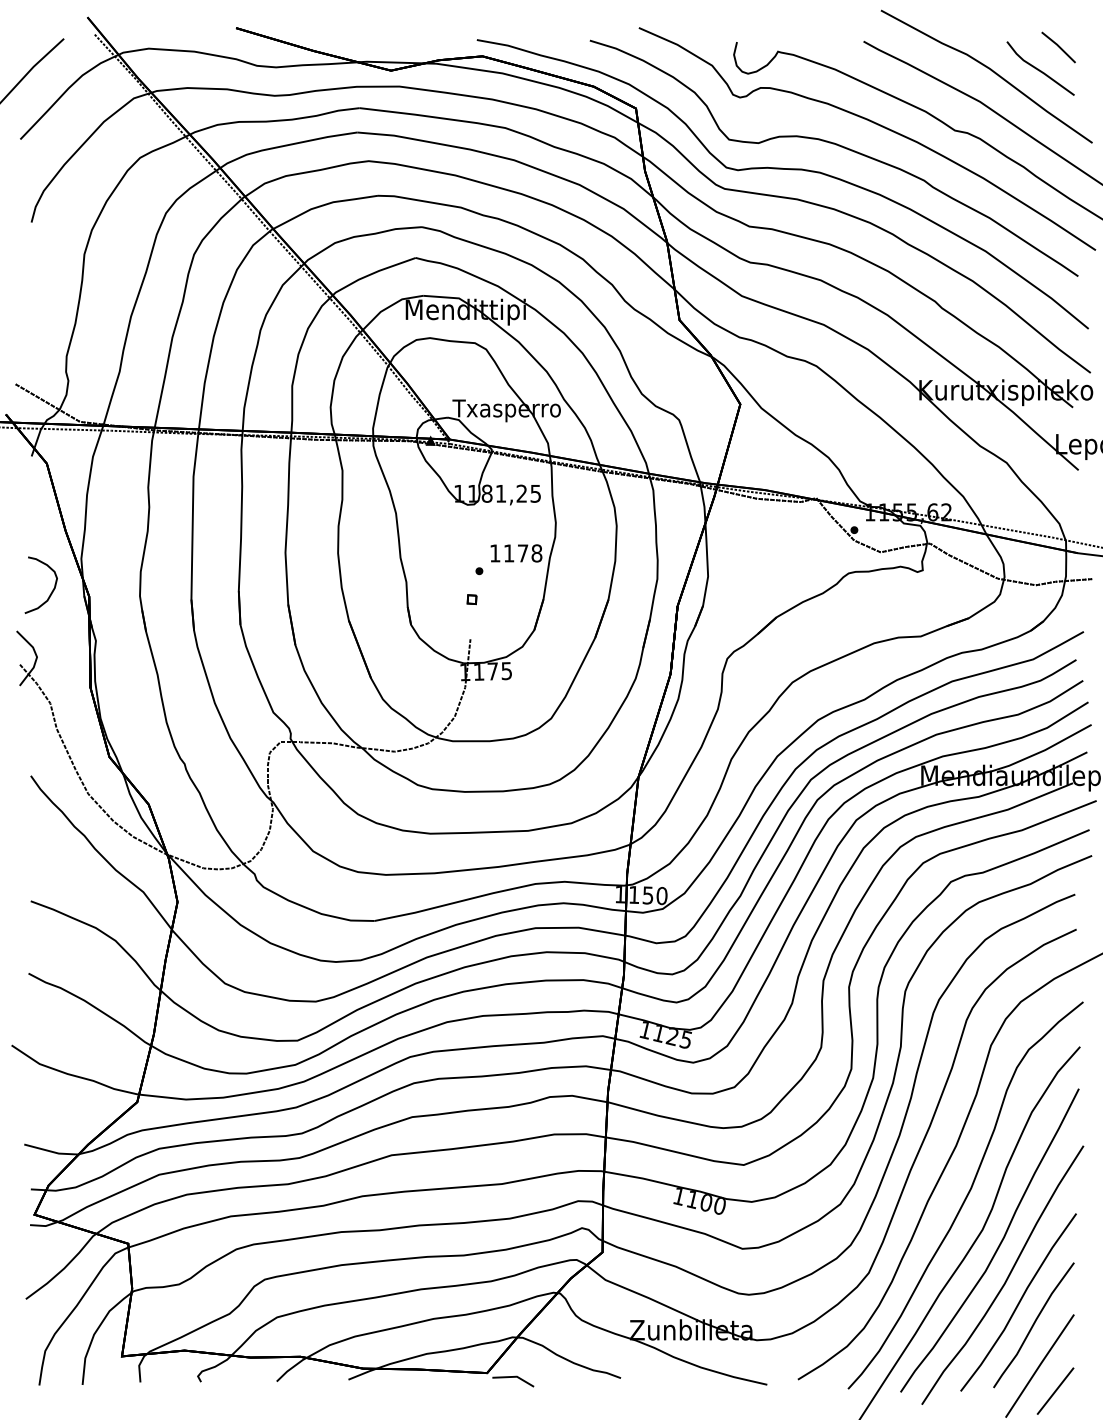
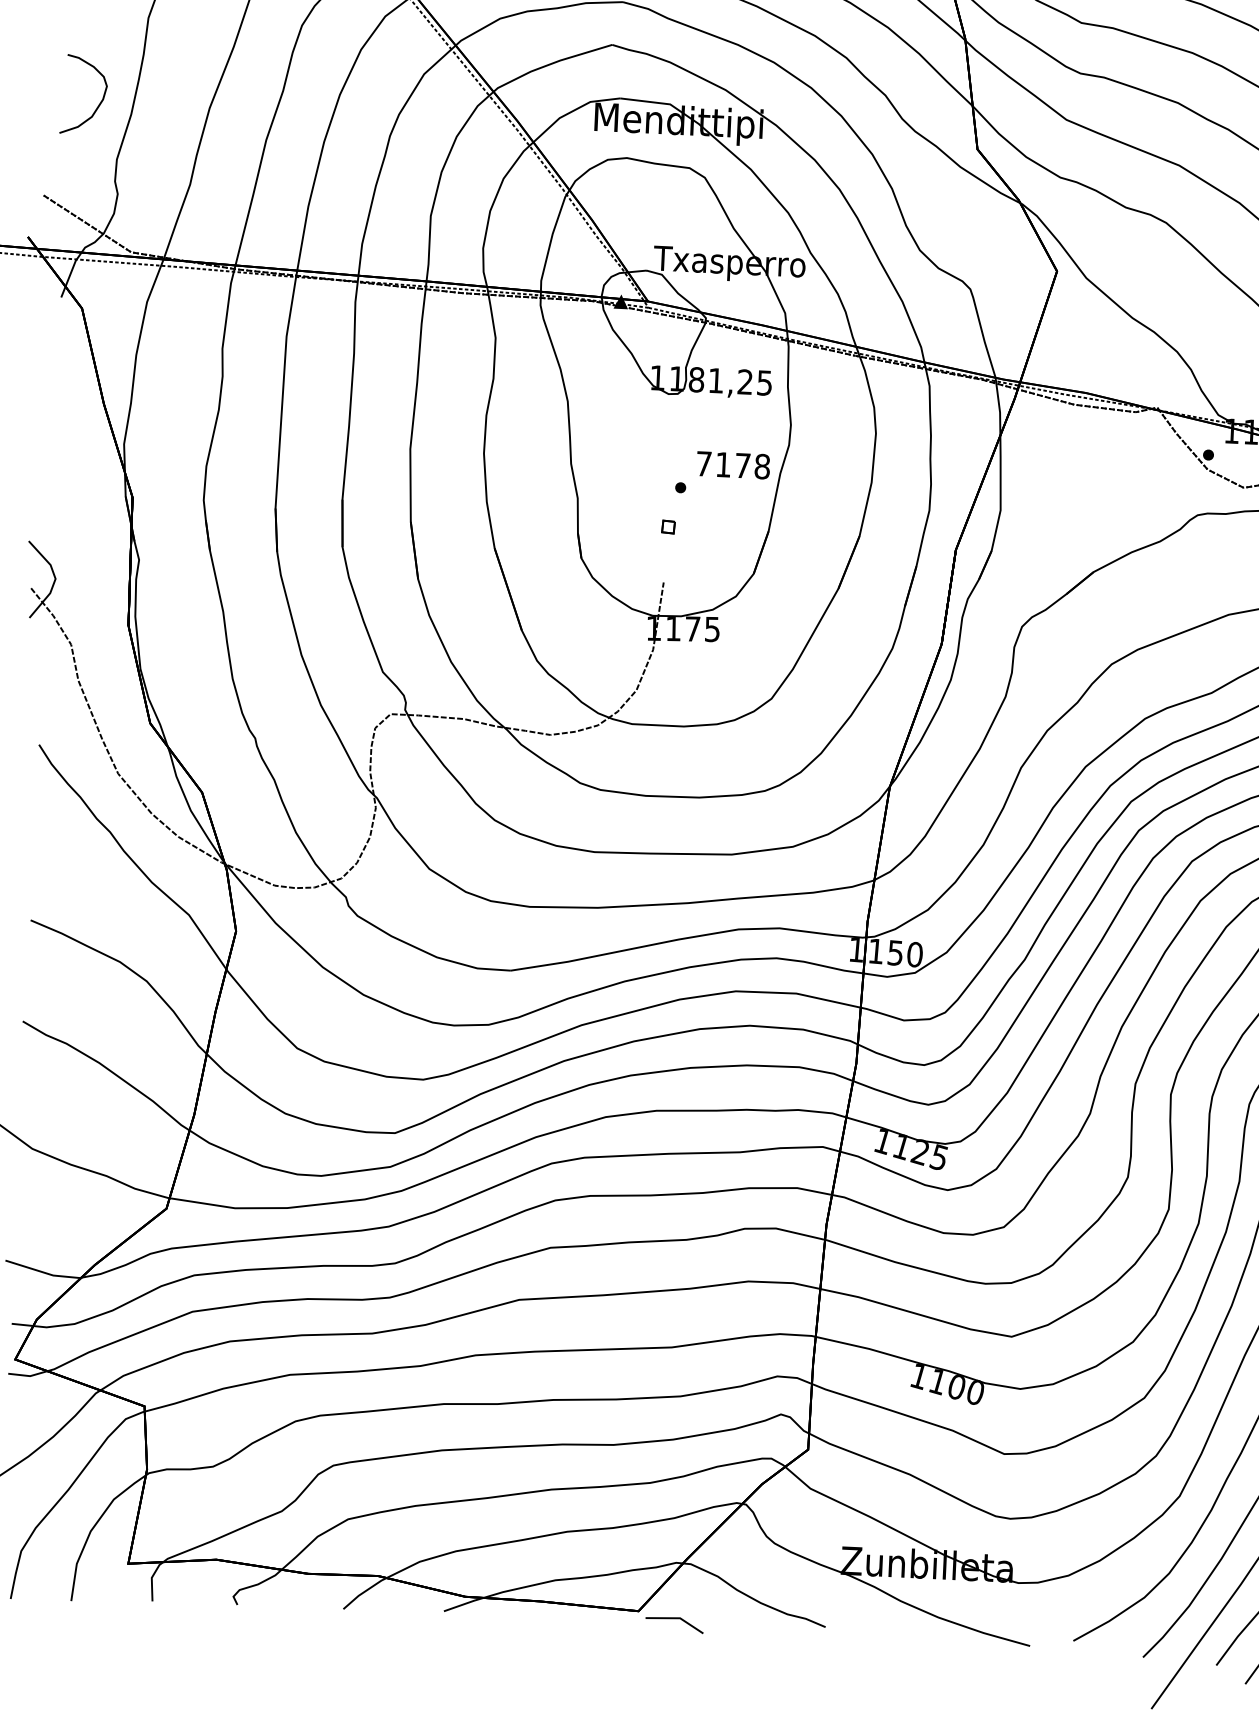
text: (495, 553) -> (704, 464), 1178 -> 7178
curve: (52, 589) -> (99, 101), moved

